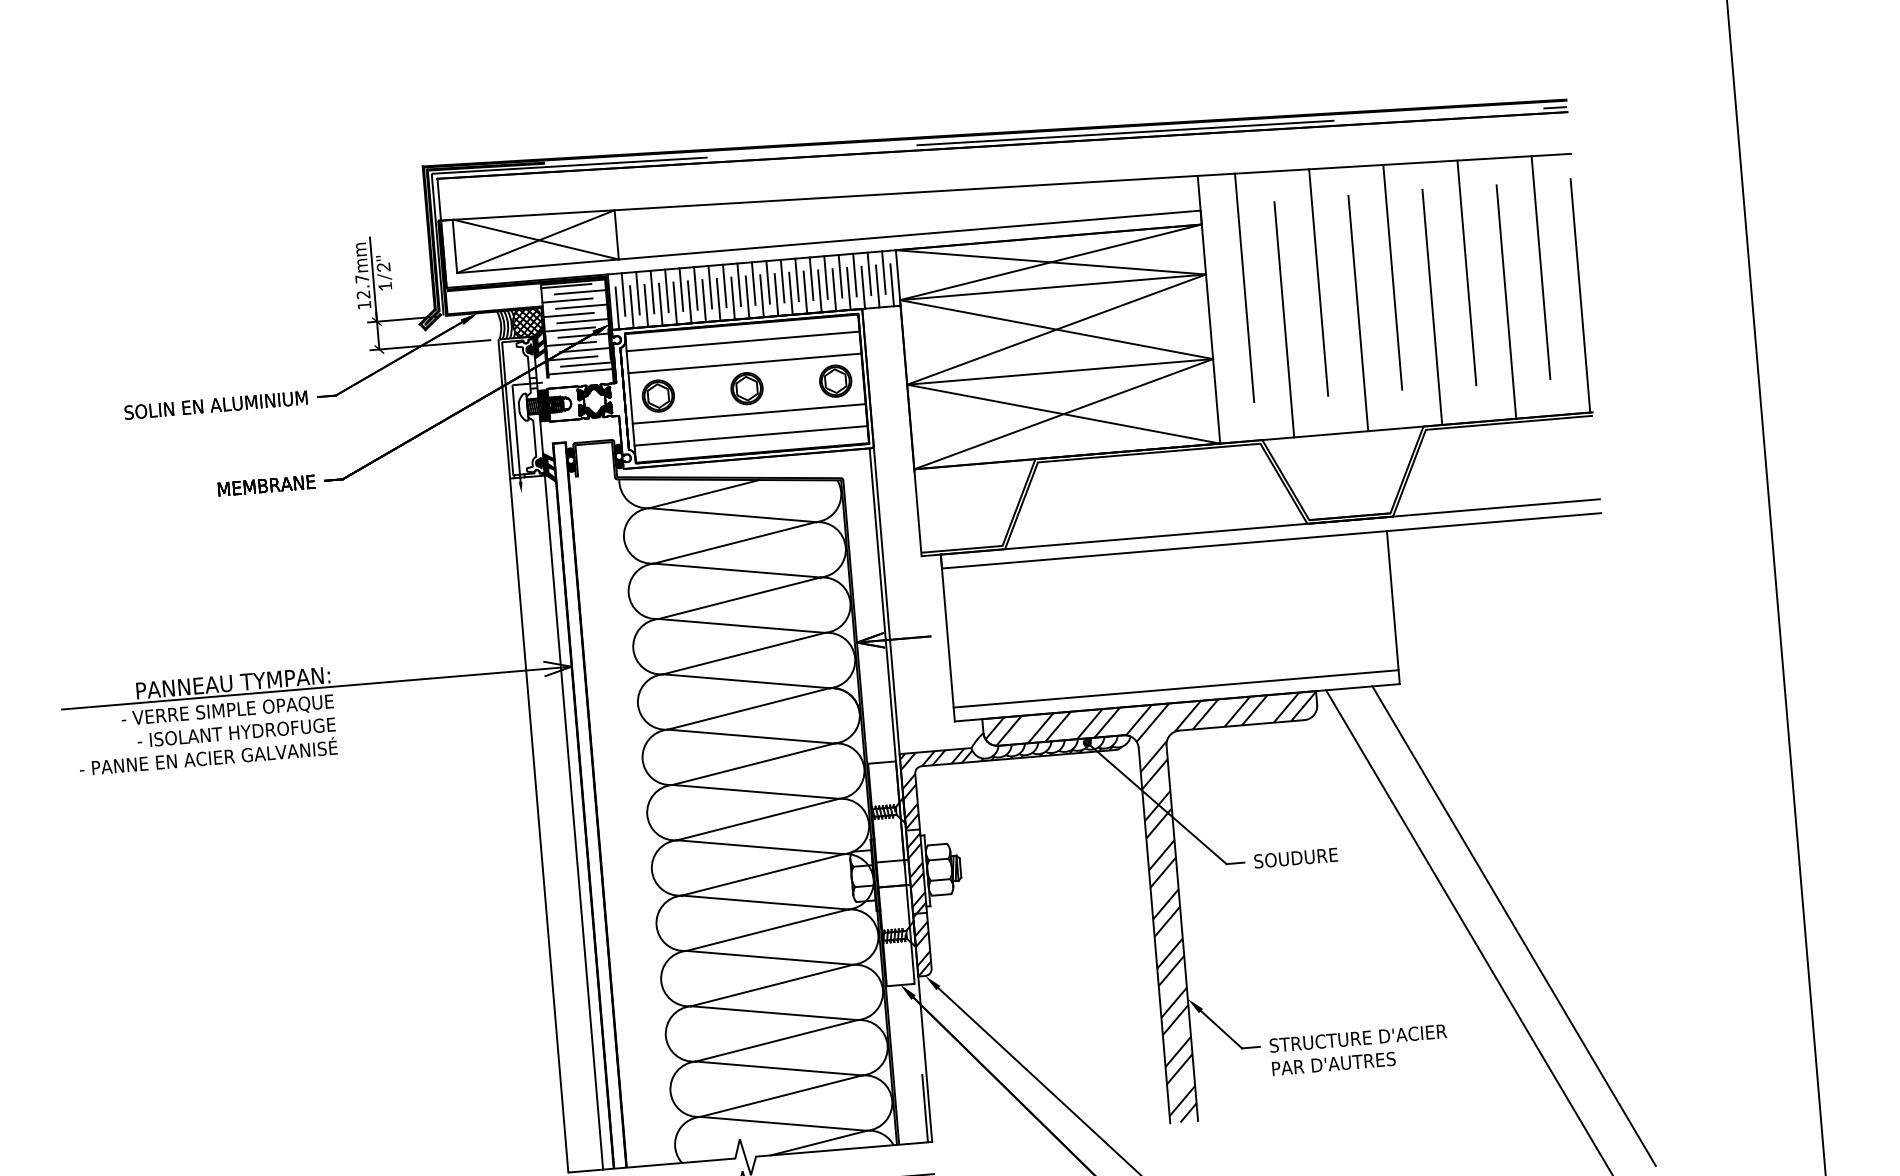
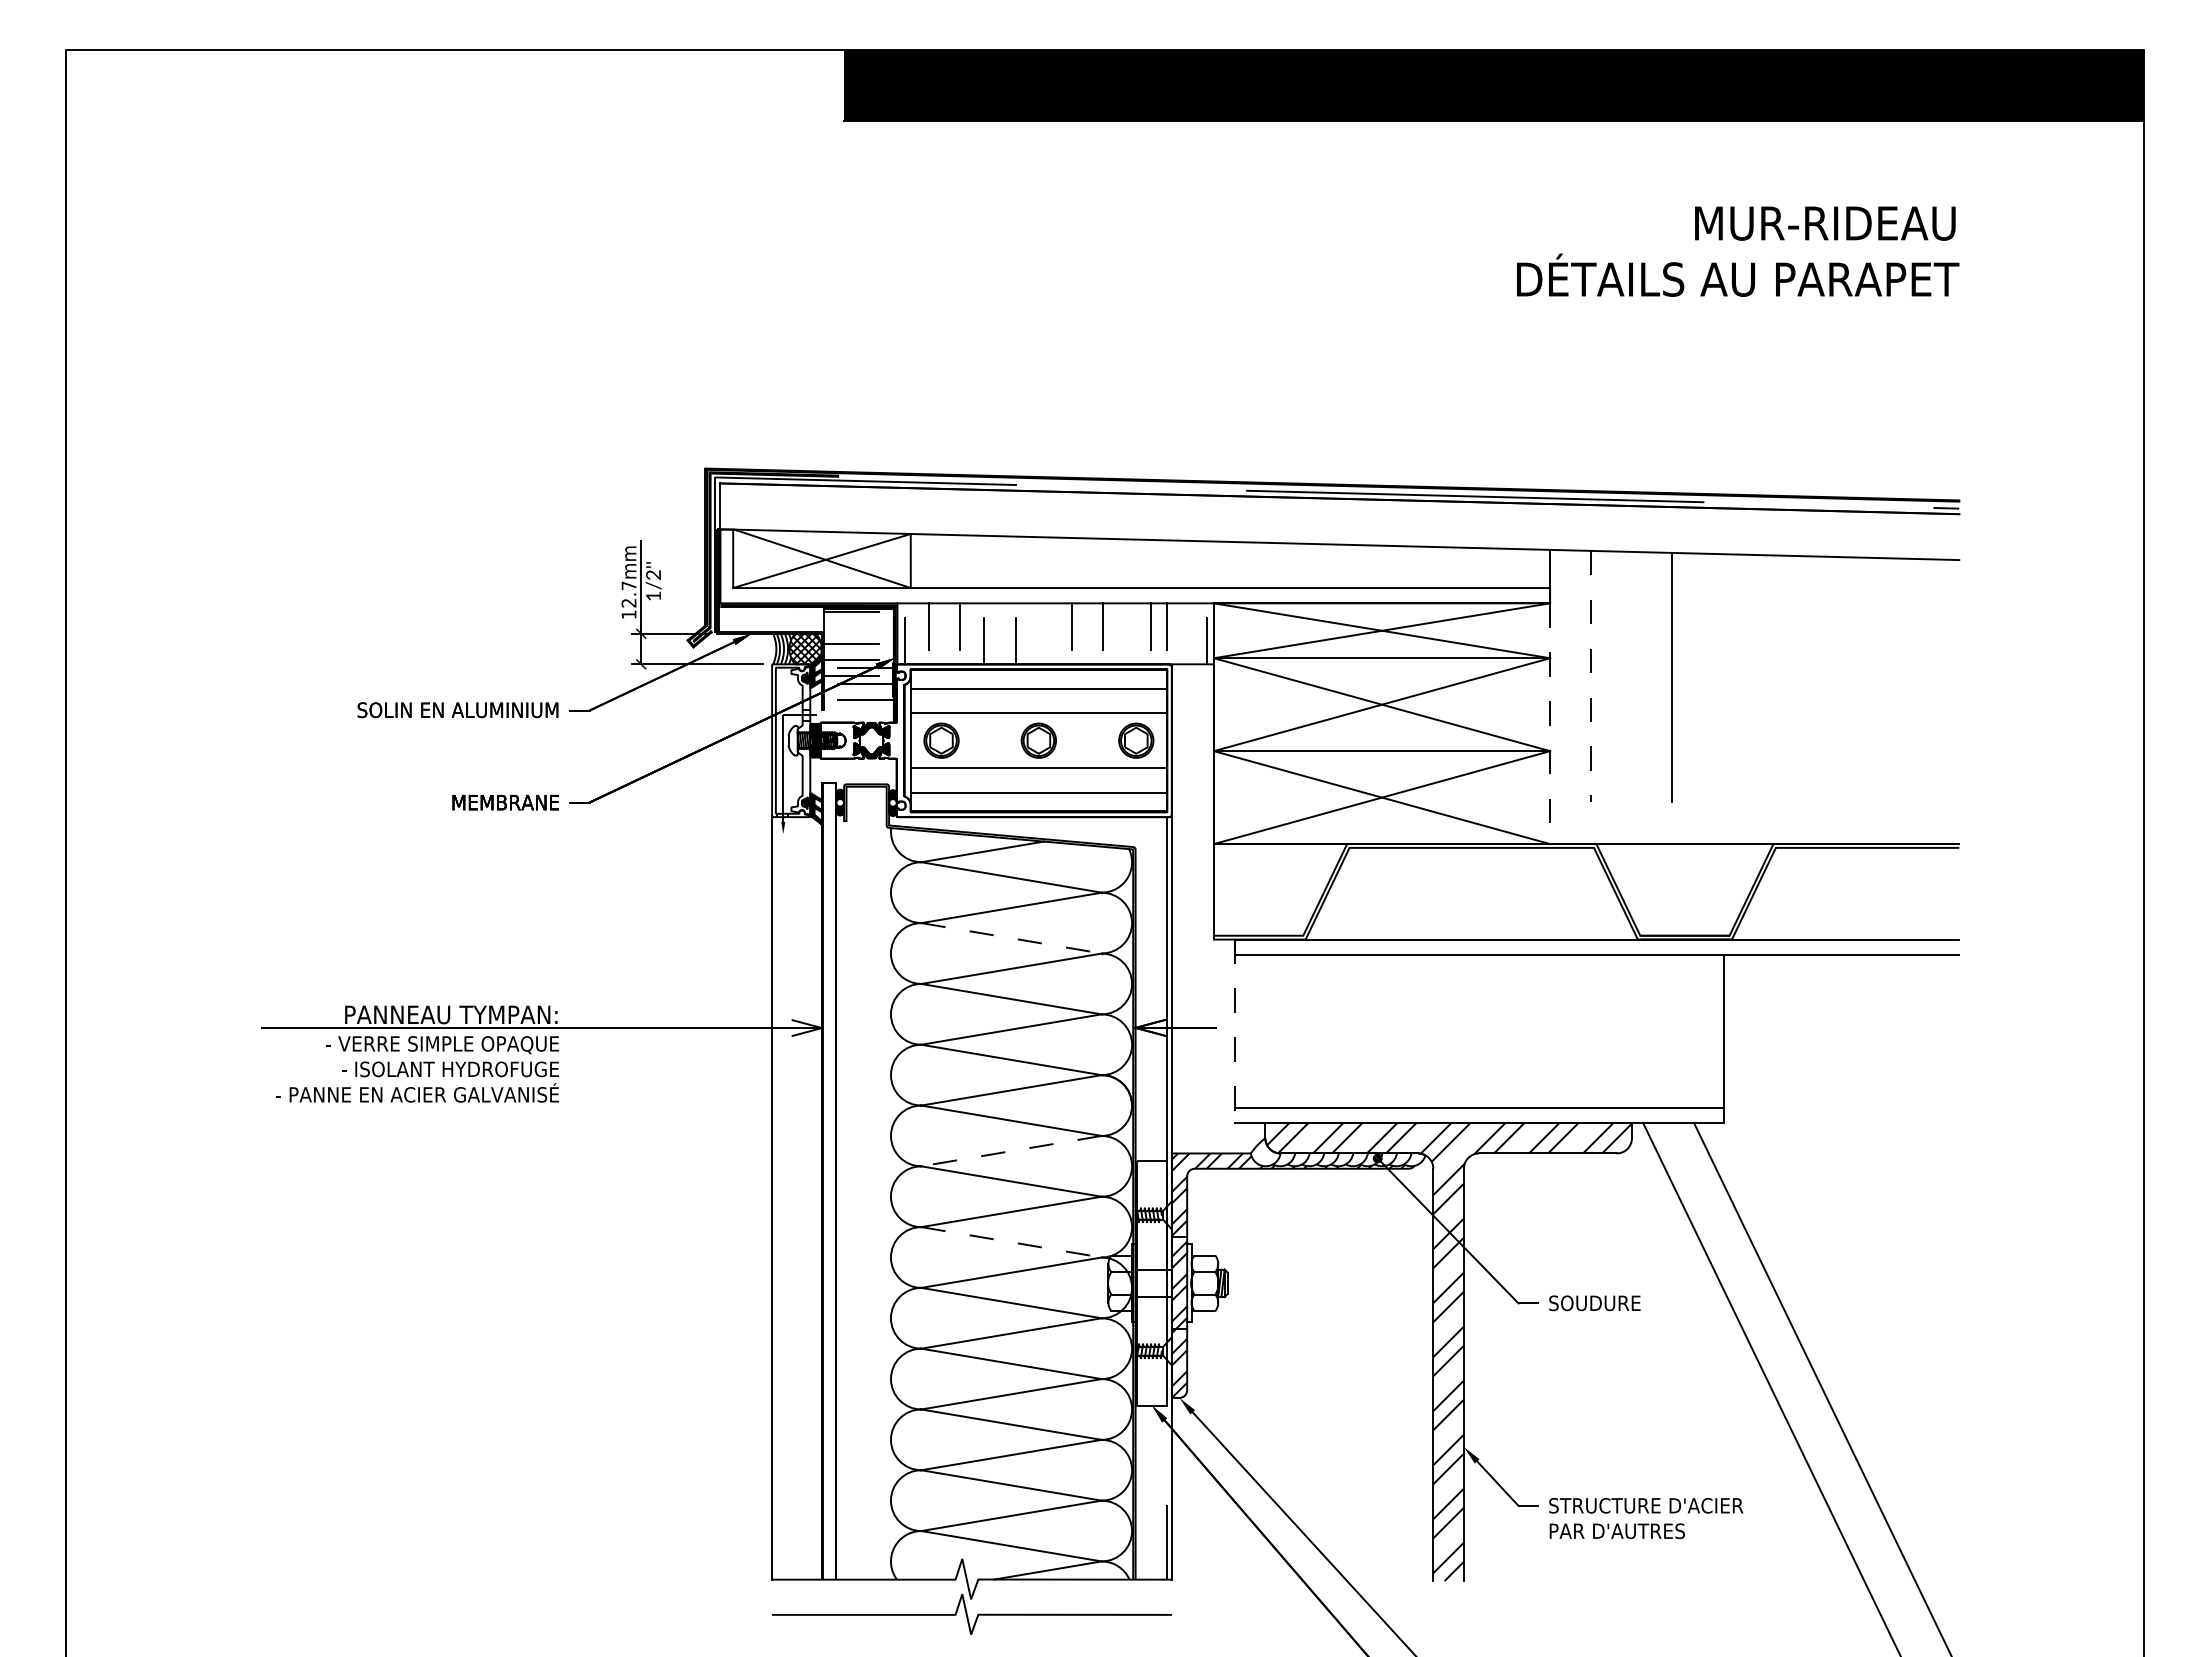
line: (1541, 267) -> (1916, 681), removed
line: (883, 272) -> (1198, 626), removed
line: (1466, 272) -> (1834, 679), removed
line: (869, 273) -> (1182, 626), removed
line: (1392, 276) -> (1753, 677), removed
line: (826, 277) -> (1135, 626), removed
line: (811, 278) -> (1119, 626), removed
line: (782, 280) -> (1087, 626), removed
line: (753, 283) -> (1055, 626), removed
line: (738, 284) -> (1039, 626), removed
line: (725, 285) -> (1024, 626), removed
line: (877, 286) -> (1190, 641), removed
line: (710, 287) -> (1008, 626), removed
line: (862, 287) -> (1174, 641), removed
line: (696, 288) -> (992, 626), removed
line: (1244, 288) -> (1590, 676), solid -> dashed
line: (681, 289) -> (976, 626), removed
line: (849, 289) -> (1159, 641), removed
line: (834, 290) -> (1143, 641), removed
line: (652, 291) -> (944, 626), removed
line: (820, 291) -> (1127, 641), removed
line: (579, 292) -> (864, 620), removed
line: (805, 292) -> (1111, 641), removed
line: (623, 294) -> (912, 626), removed
line: (790, 294) -> (1095, 641), removed
line: (776, 295) -> (1079, 641), removed
line: (1580, 295) -> (1956, 715), removed
line: (761, 296) -> (1063, 641), removed
line: (747, 297) -> (1047, 641), removed
line: (732, 298) -> (1031, 641), removed
line: (567, 300) -> (850, 628), removed
line: (704, 301) -> (1000, 641), removed
line: (1506, 301) -> (1875, 715), removed
line: (675, 303) -> (968, 641), removed
line: (660, 304) -> (952, 641), removed
line: (646, 306) -> (936, 641), removed
line: (580, 307) -> (864, 636), removed
line: (631, 307) -> (920, 641), removed
line: (1432, 307) -> (1794, 714), removed
line: (1358, 313) -> (1712, 714), removed
line: (1284, 319) -> (1631, 714), removed
line: (581, 321) -> (864, 652), removed
line: (1211, 334) -> (1550, 724), solid -> dashed
line: (571, 358) -> (850, 691), removed
line: (579, 372) -> (857, 707), removed
line: (738, 570) -> (1012, 938), solid -> dashed
line: (948, 638) -> (1235, 1031), solid -> dashed
line: (753, 764) -> (1011, 1151), solid -> dashed
line: (574, 821) -> (810, 1197), removed
line: (761, 847) -> (1012, 1242), solid -> dashed

